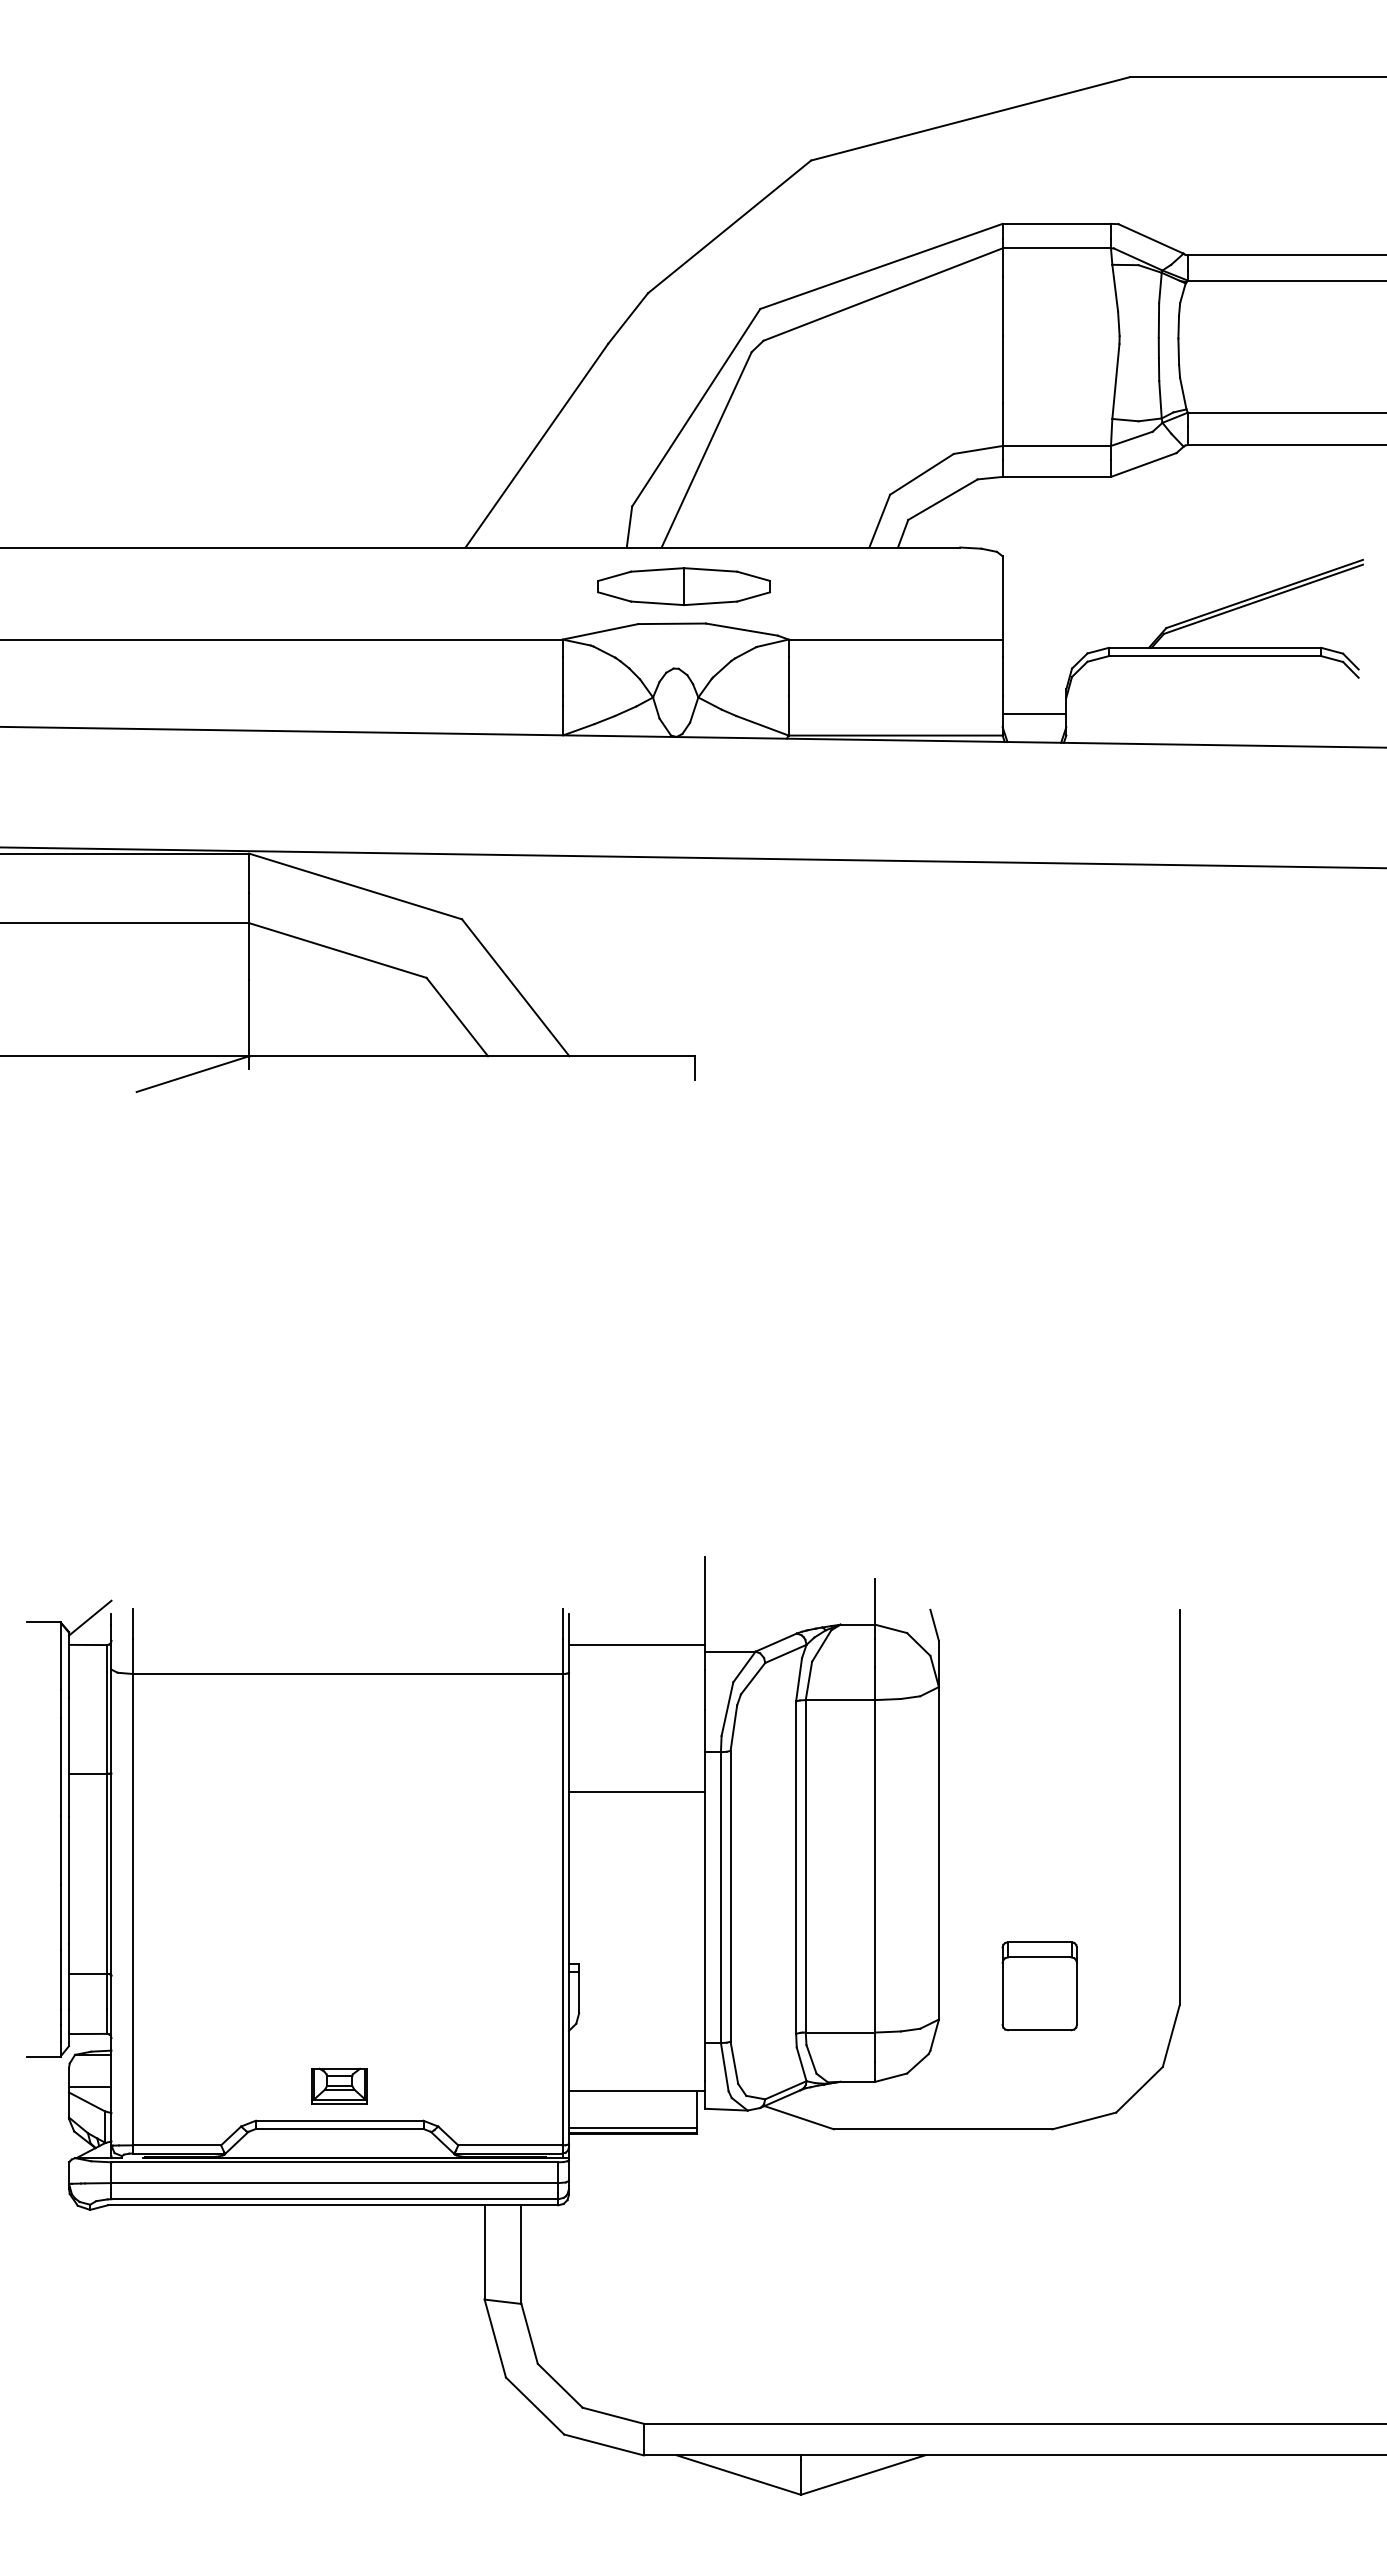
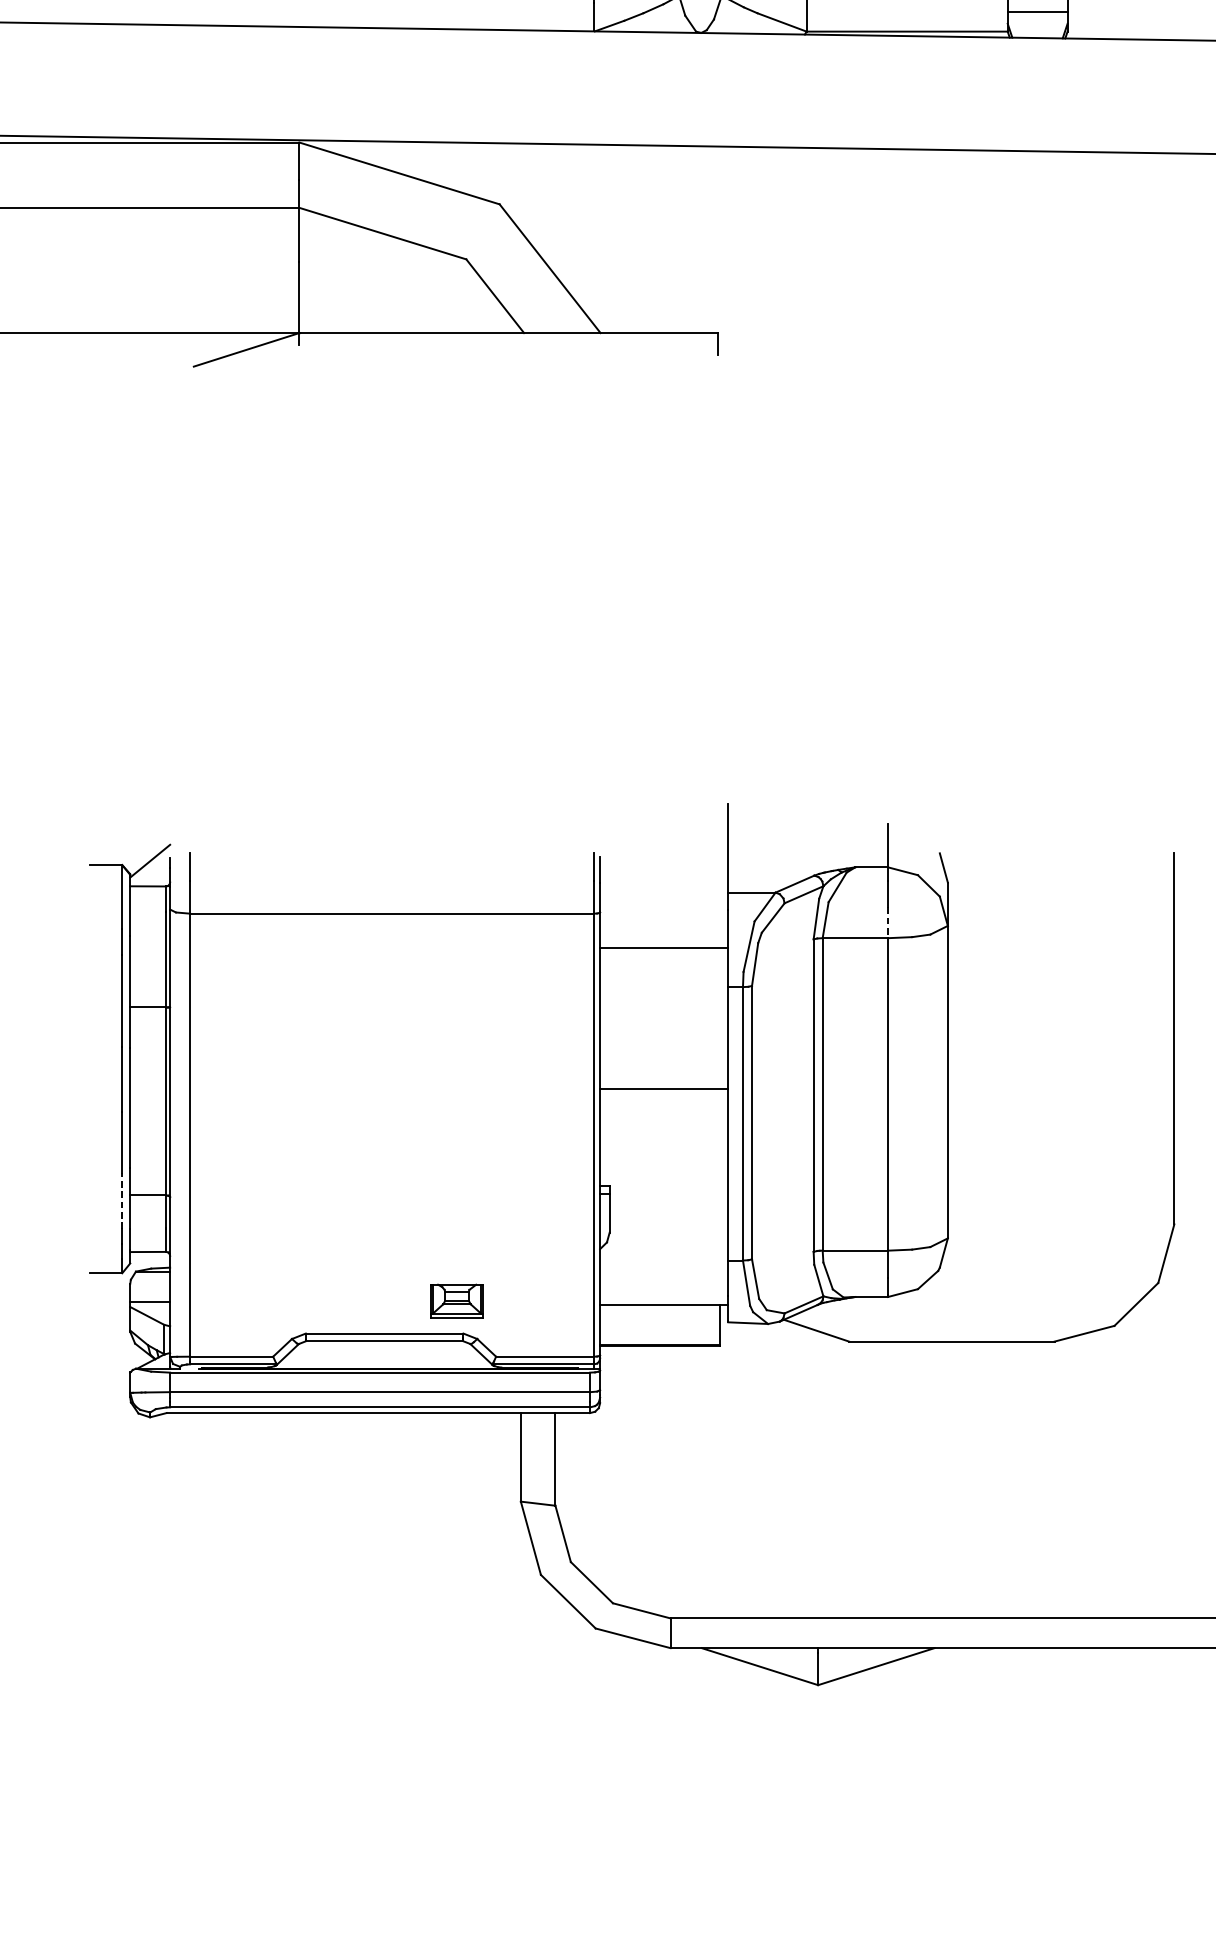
line: (636, 1645) -> (663, 947), moved
line: (875, 1684) -> (888, 923), solid -> dashed
line: (636, 1792) -> (663, 1088), moved
line: (60, 1979) -> (122, 1200), solid -> dashed
part: (1039, 1986) -> (1042, 1207), removed
part: (339, 2085) -> (456, 1300), moved
line: (632, 2128) -> (659, 1340), removed

